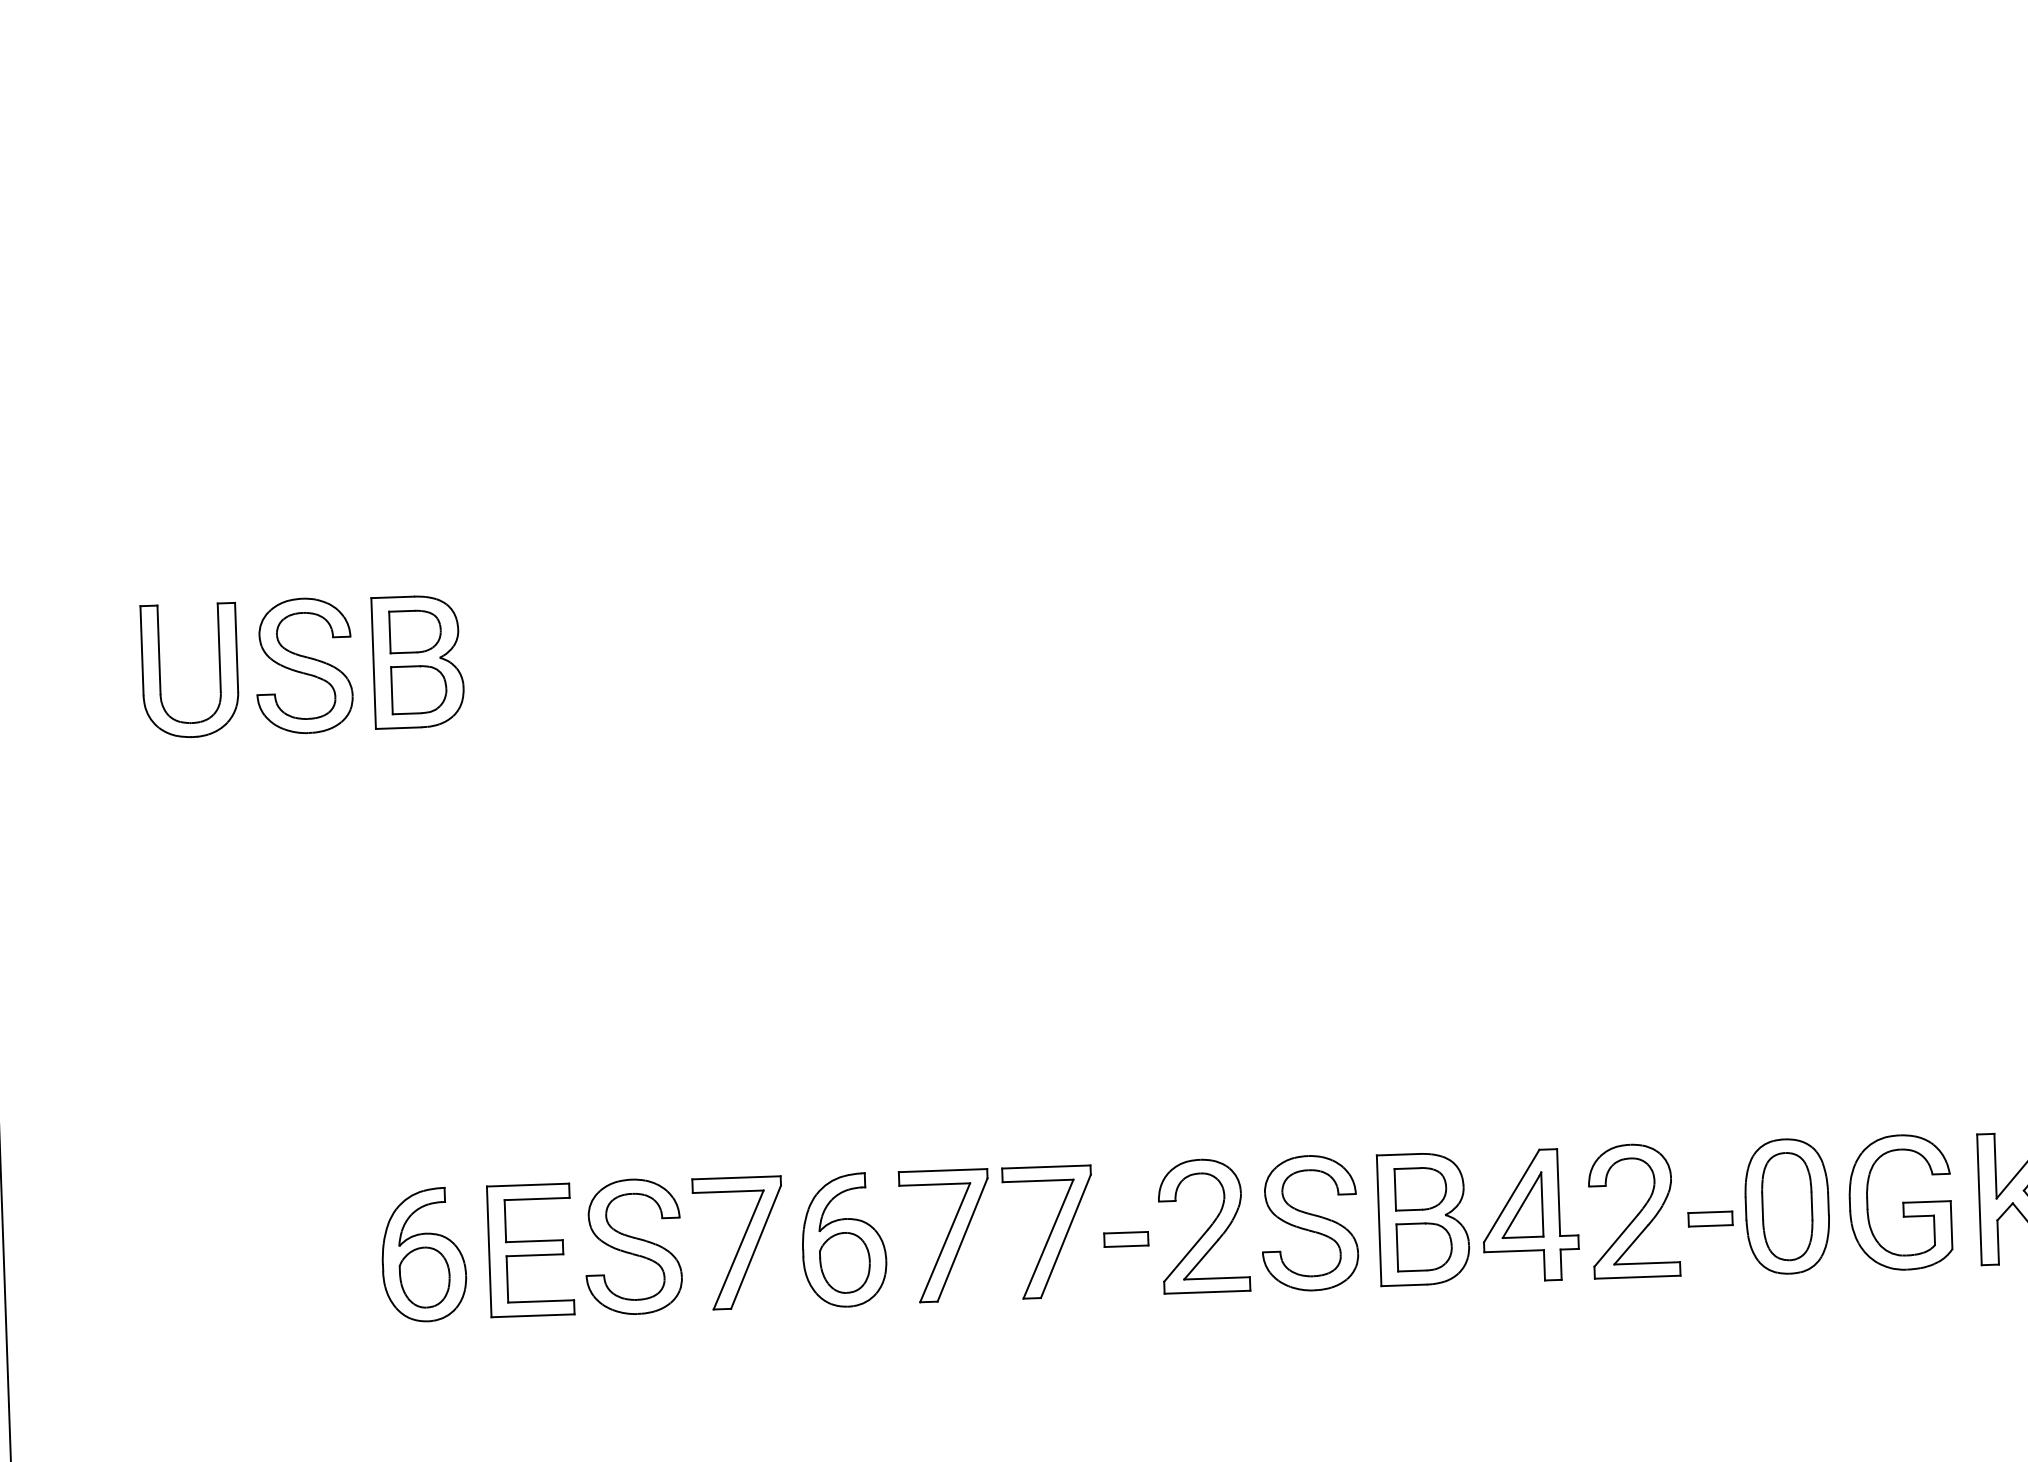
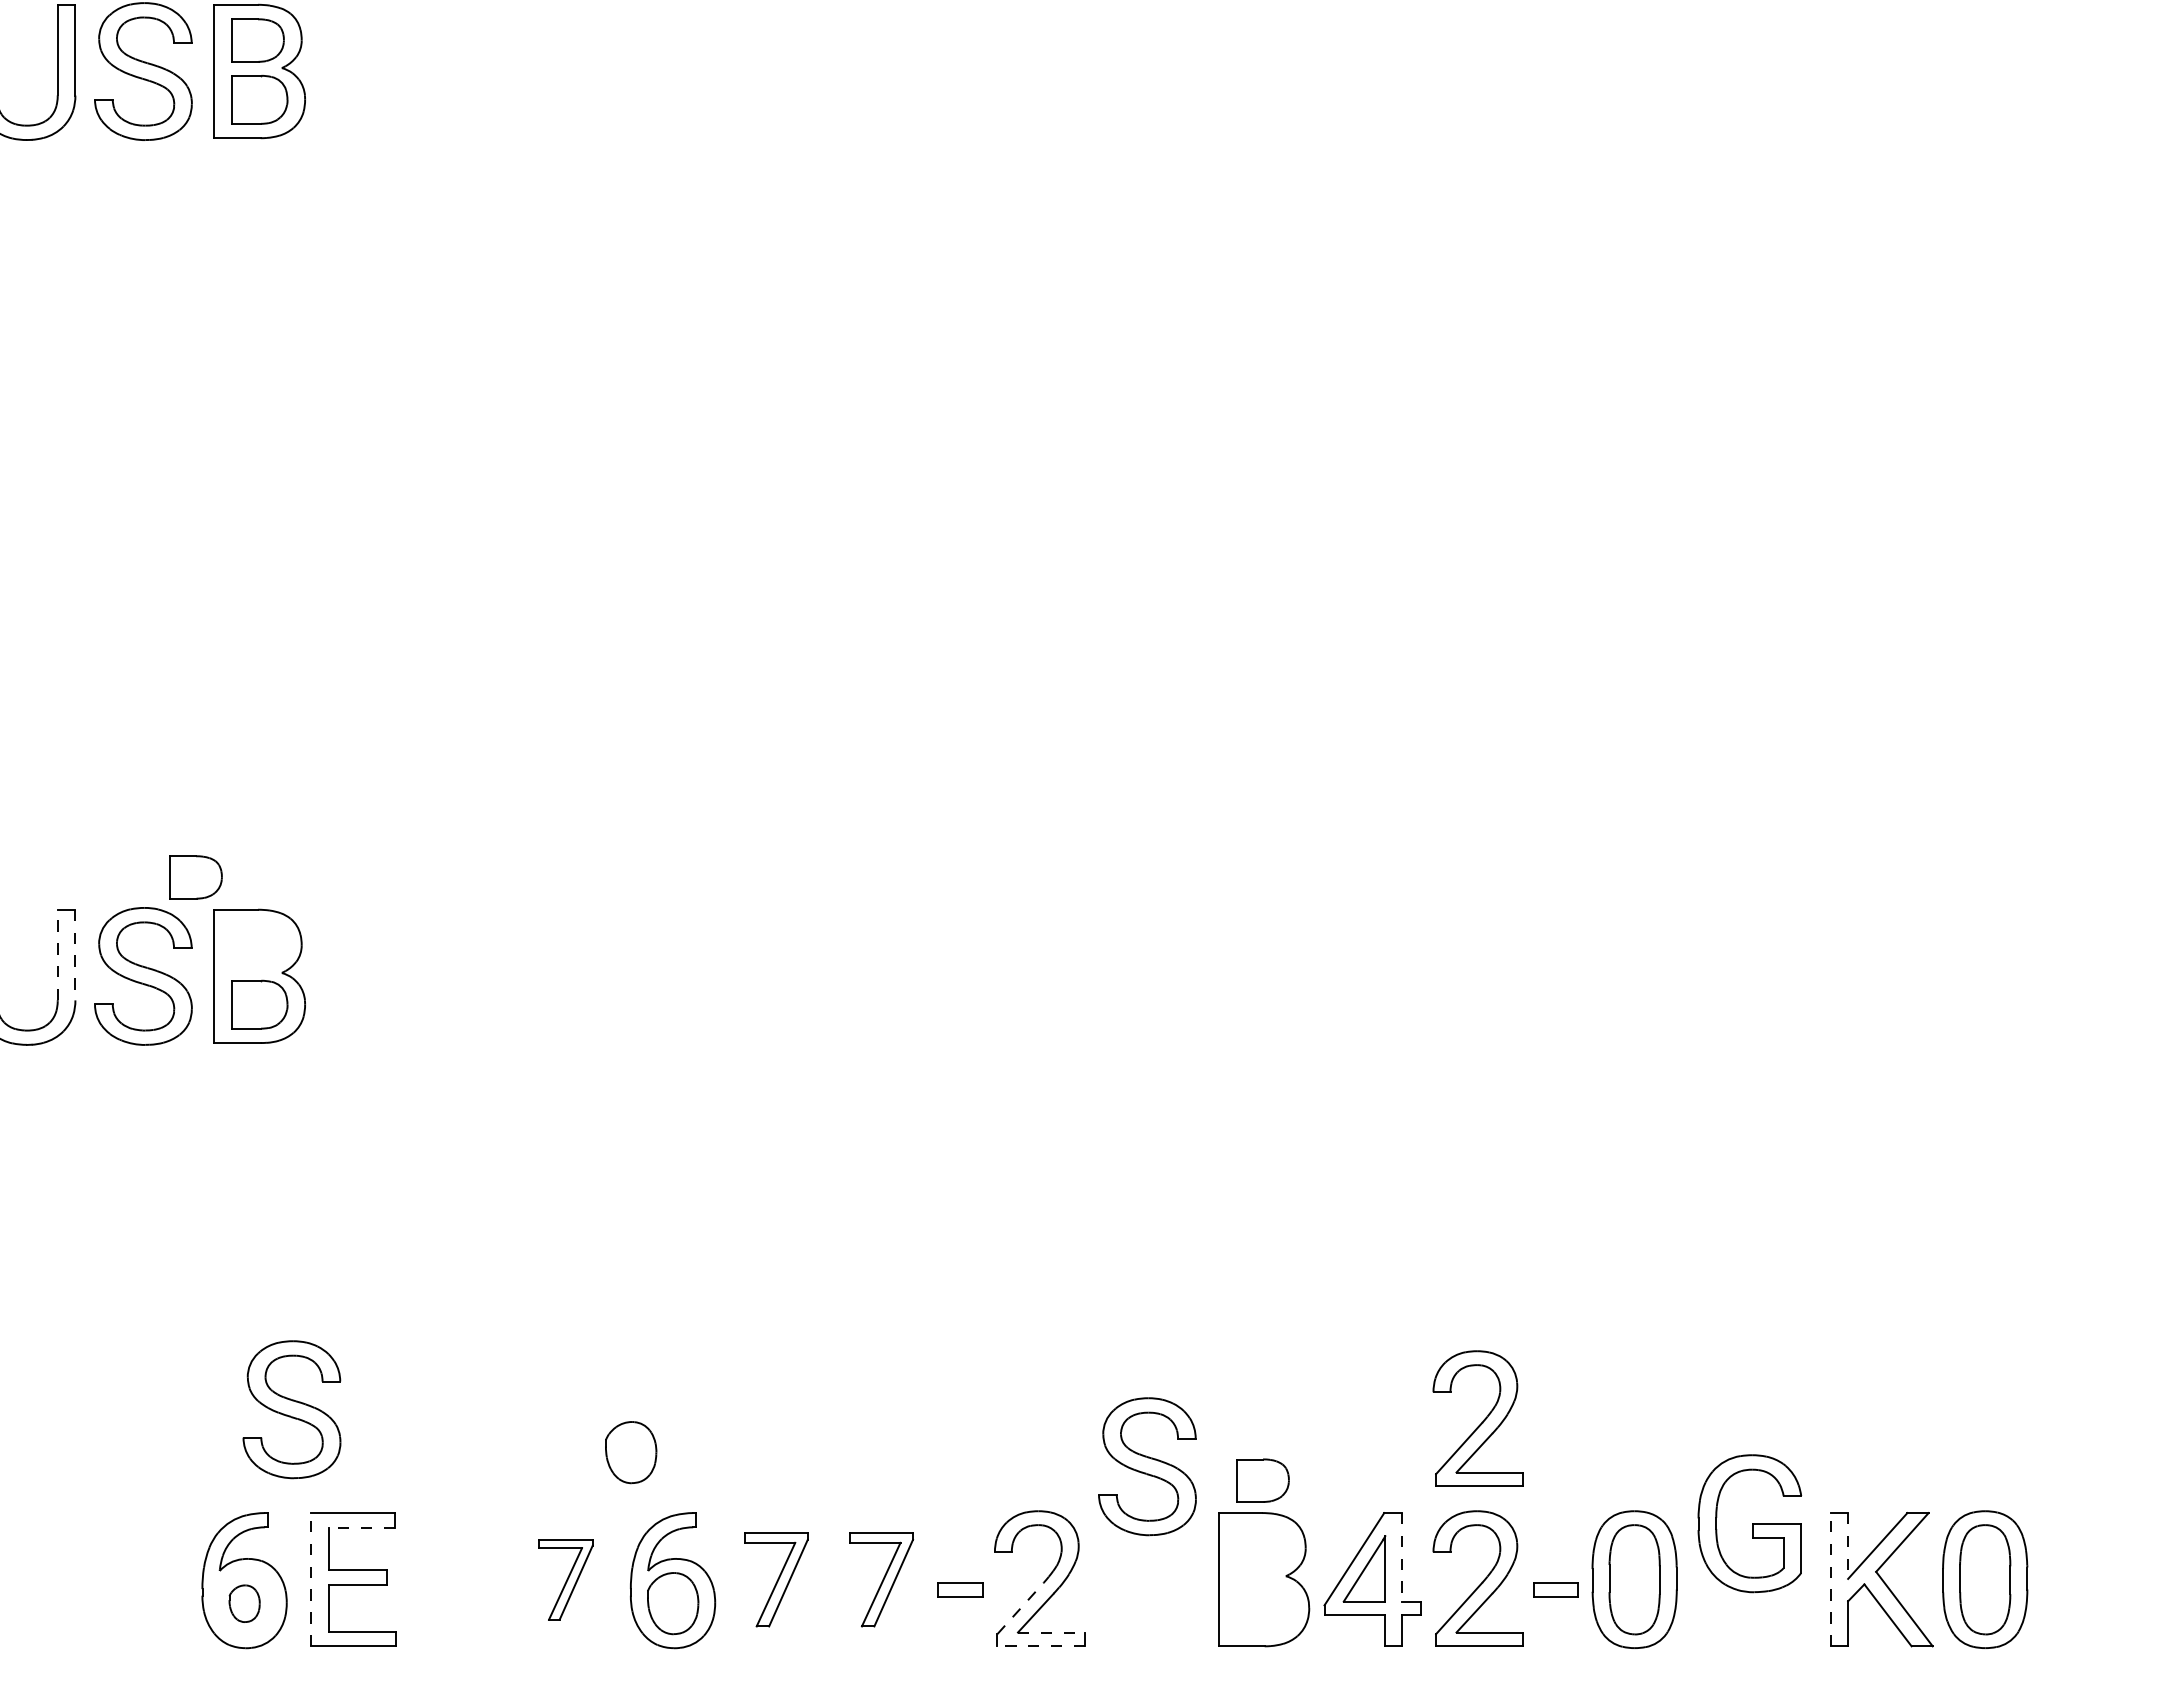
part: (414, 631) -> (195, 877), moved
line: (219, 647) -> (57, 954), solid -> dashed
line: (236, 647) -> (75, 955), solid -> dashed
part: (1627, 1053) -> (1477, 1418), added
part: (799, 1116) -> (631, 1452), added
line: (1995, 1166) -> (1848, 1546), solid -> dashed
part: (1420, 1188) -> (1262, 1480), moved
line: (1558, 1192) -> (1402, 1557), solid -> dashed
line: (536, 1198) -> (361, 1527), solid -> dashed
line: (1979, 1199) -> (1830, 1579), solid -> dashed
part: (1899, 1202) -> (1749, 1523), moved
part: (1309, 1223) -> (1147, 1466), moved
part: (1048, 1232) -> (881, 1579), size x0.7
part: (945, 1235) -> (776, 1579), size x0.7
part: (738, 1242) -> (565, 1579), size x0.6
part: (632, 1246) -> (291, 1409), moved
part: (1424, 1246) -> (1263, 1607), removed
line: (489, 1251) -> (311, 1579), solid -> dashed
line: (1185, 1255) -> (1020, 1608), solid -> dashed
part: (424, 1277) -> (244, 1603), size x0.6
line: (1217, 1278) -> (1051, 1632), solid -> dashed
line: (1207, 1292) -> (1041, 1646), solid -> dashed

